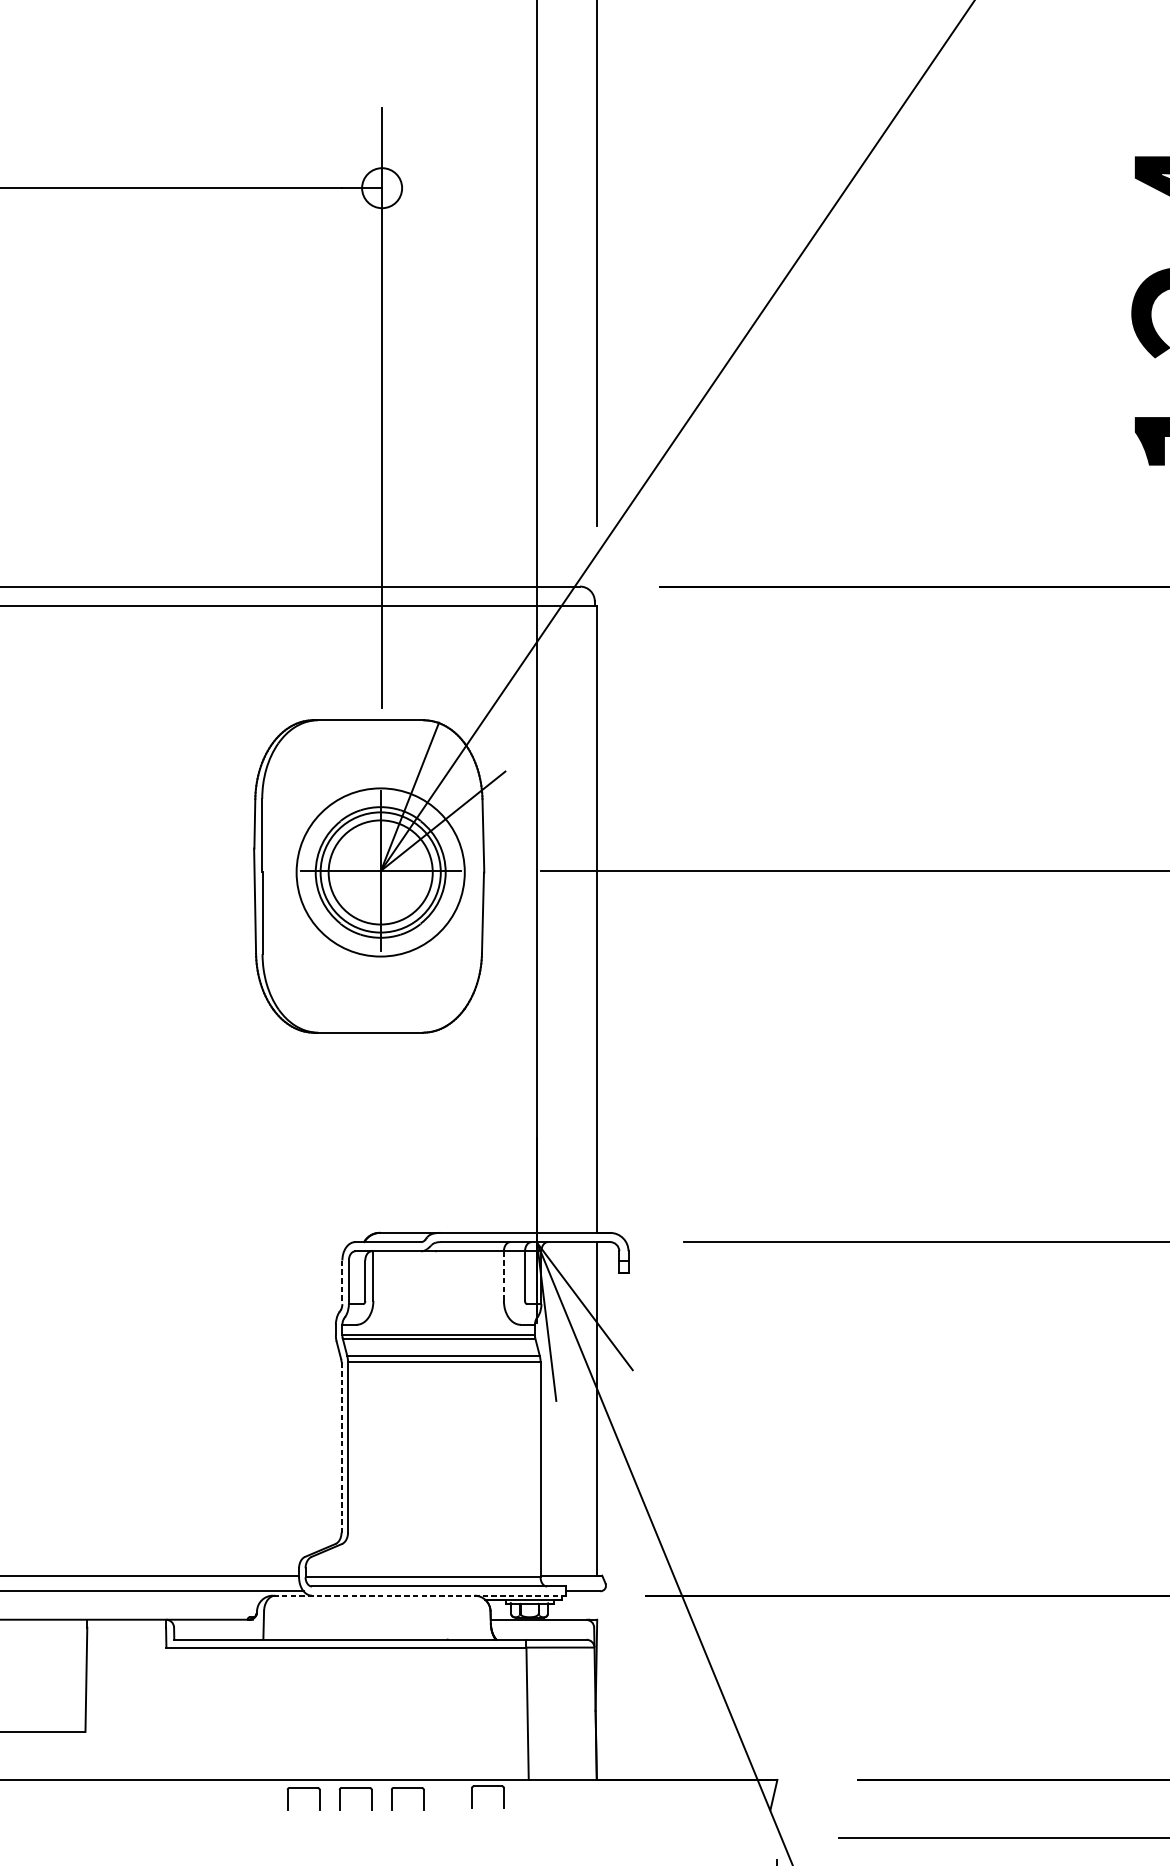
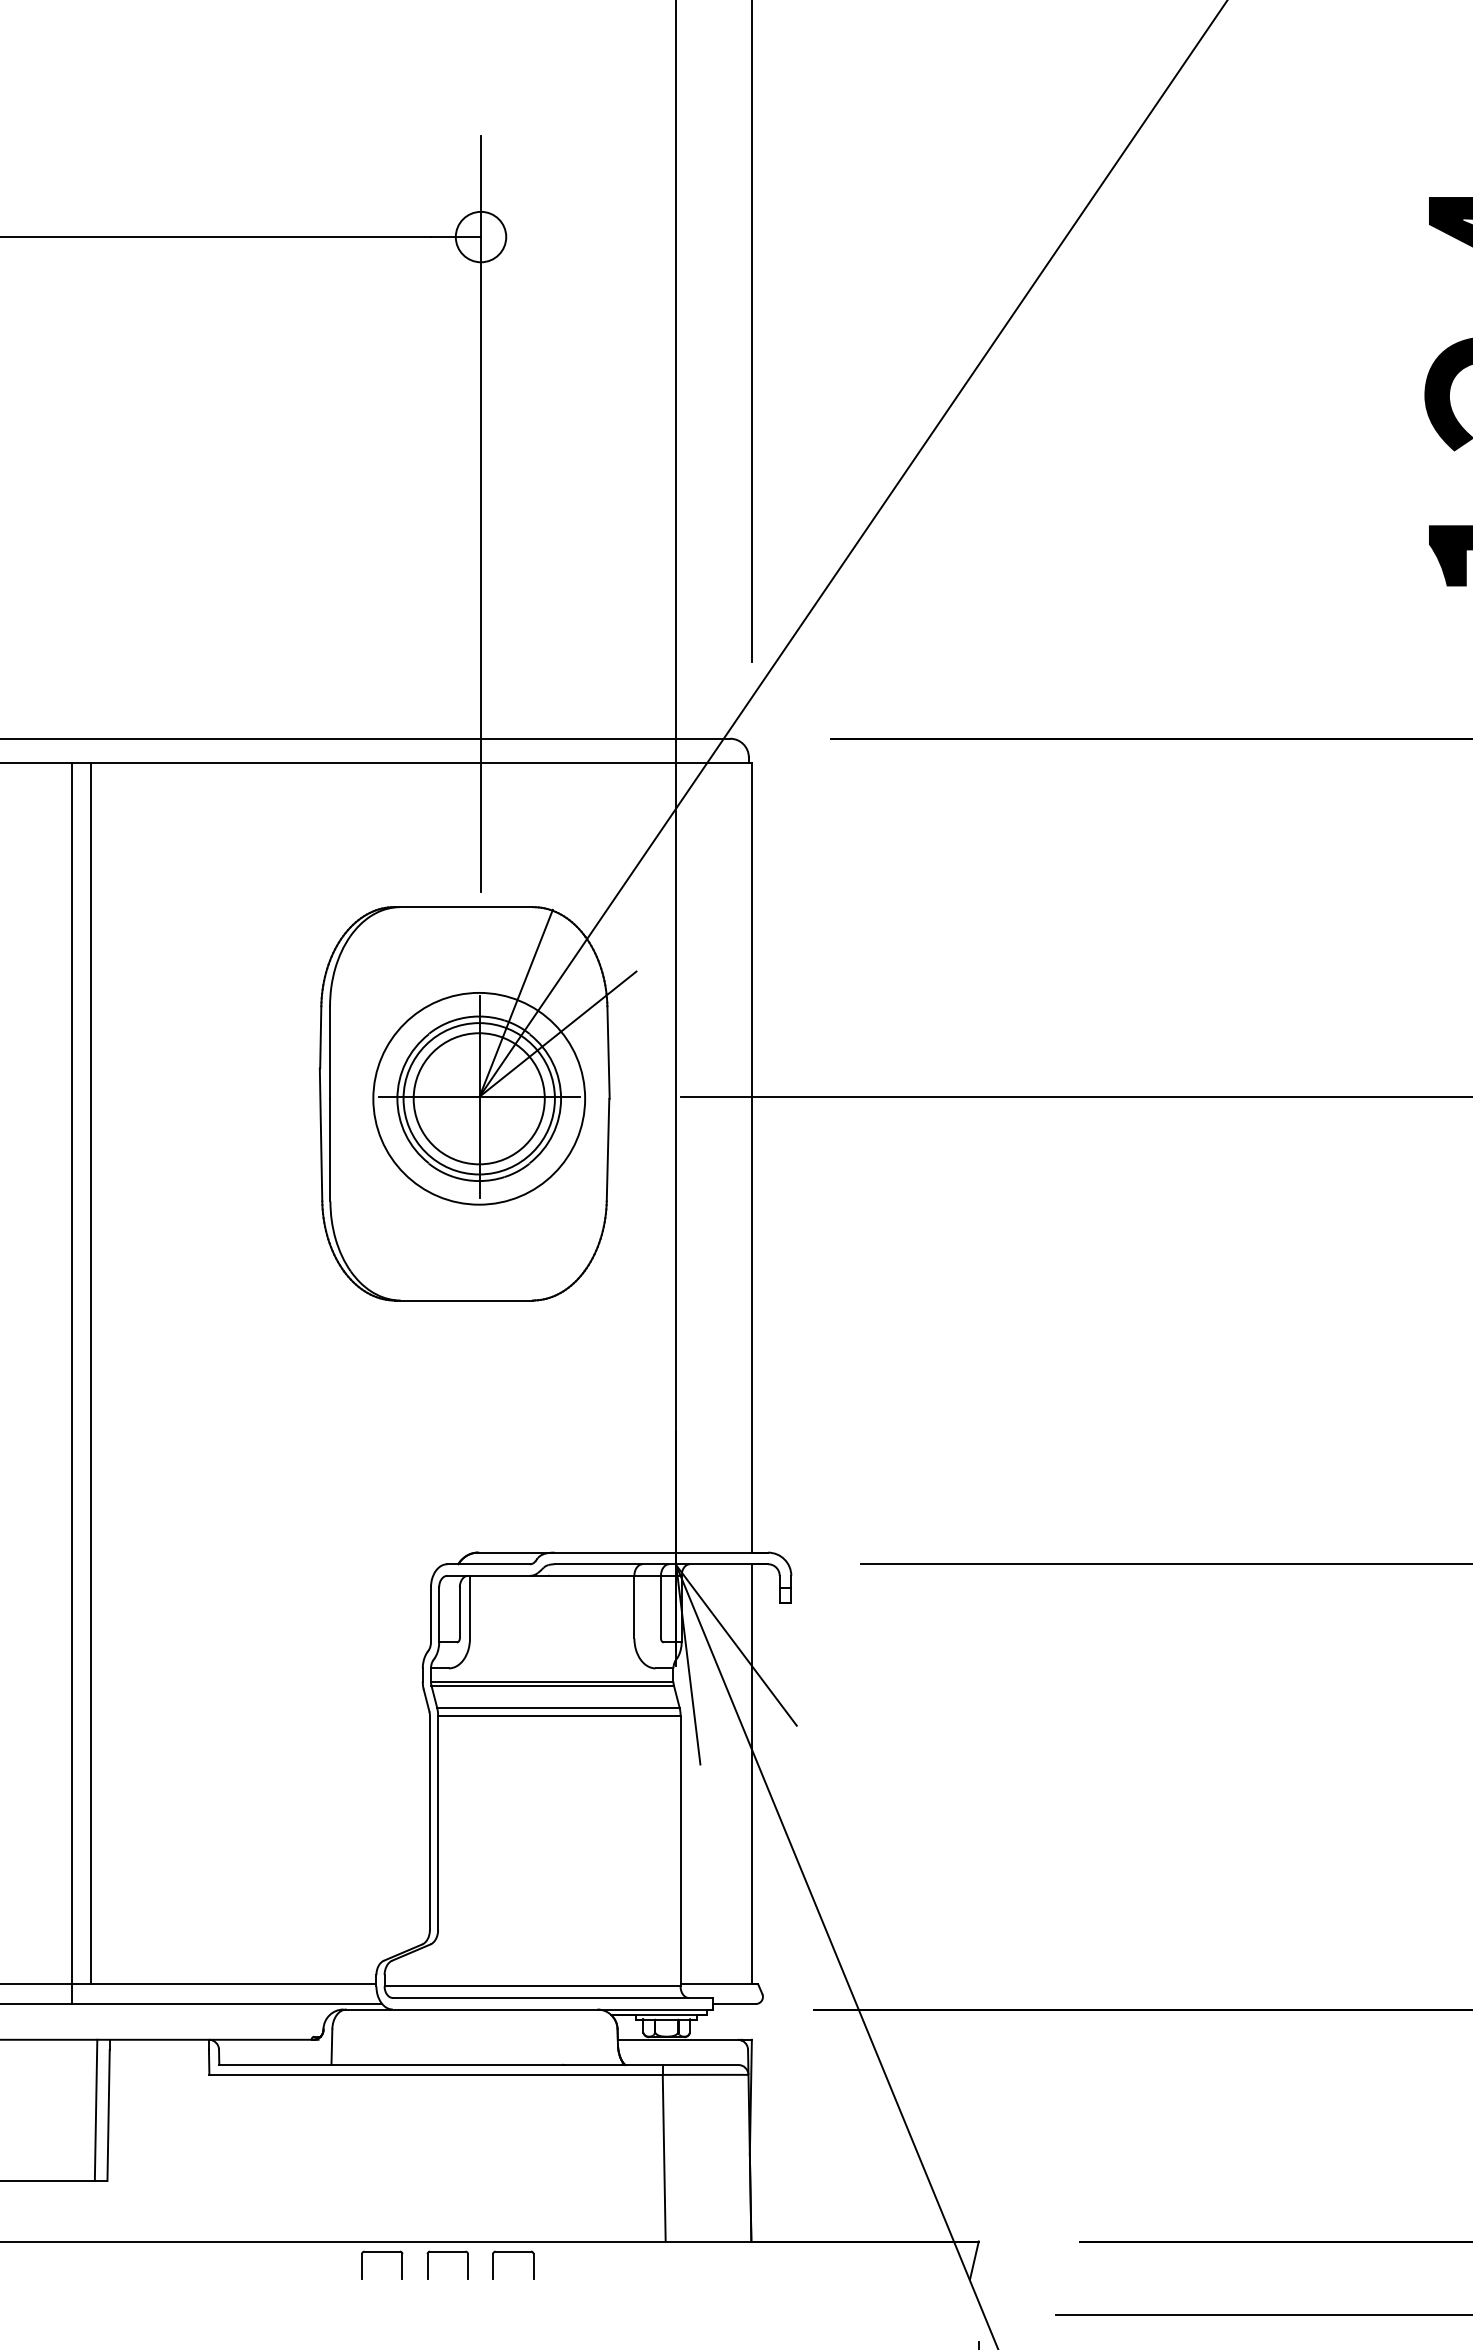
line: (72, 1090) -> (91, 1373), added
line: (56, 1097) -> (71, 1382), added
line: (504, 1275) -> (634, 1606), dashed -> solid
line: (342, 1282) -> (430, 1615), dashed -> solid
line: (341, 1447) -> (429, 1823), dashed -> solid
line: (419, 1595) -> (528, 2009), dashed -> solid
line: (75, 1675) -> (95, 2109), added
part: (488, 1787) -> (614, 2250), removed

